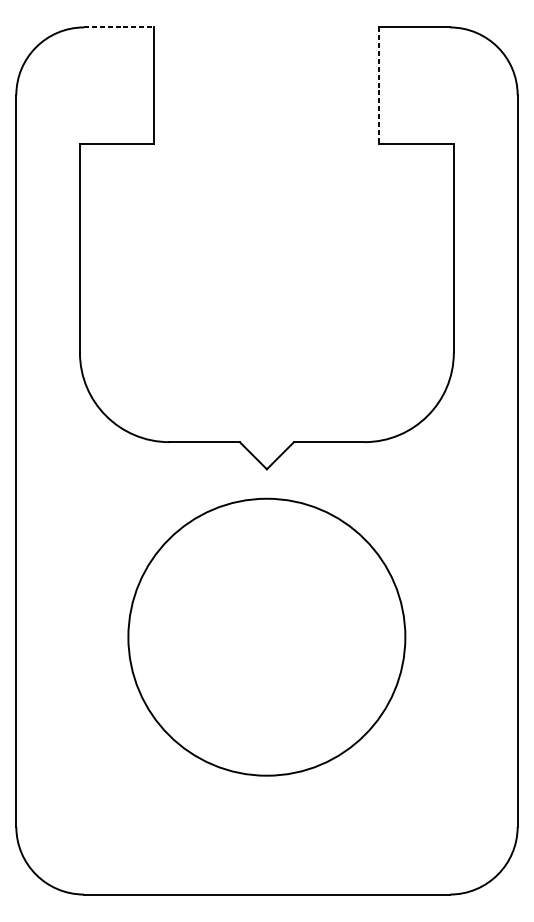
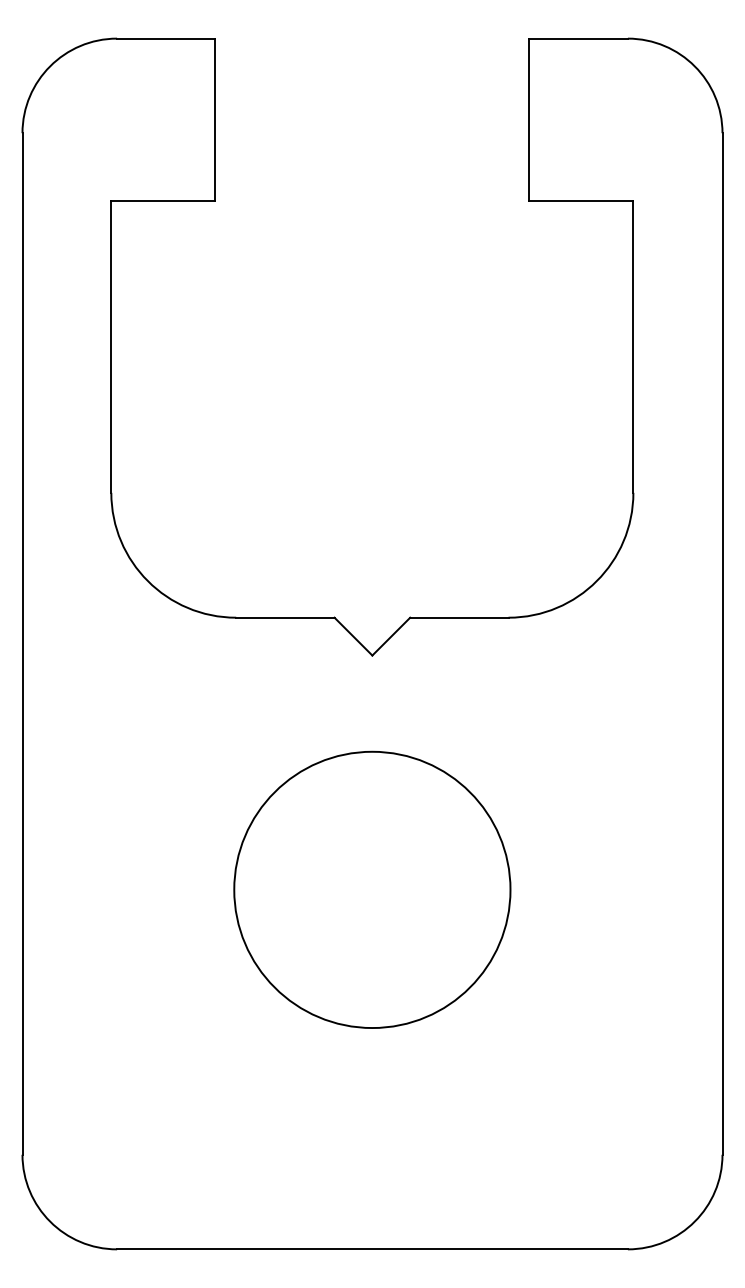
line: (119, 27) -> (166, 38), dashed -> solid
line: (379, 86) -> (529, 120), dashed -> solid
circle: (267, 636) -> (372, 889), size x0.71

